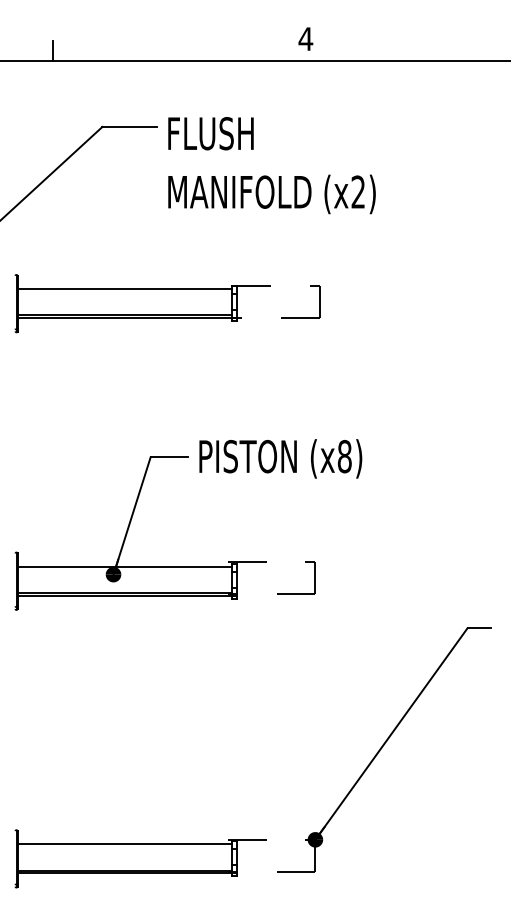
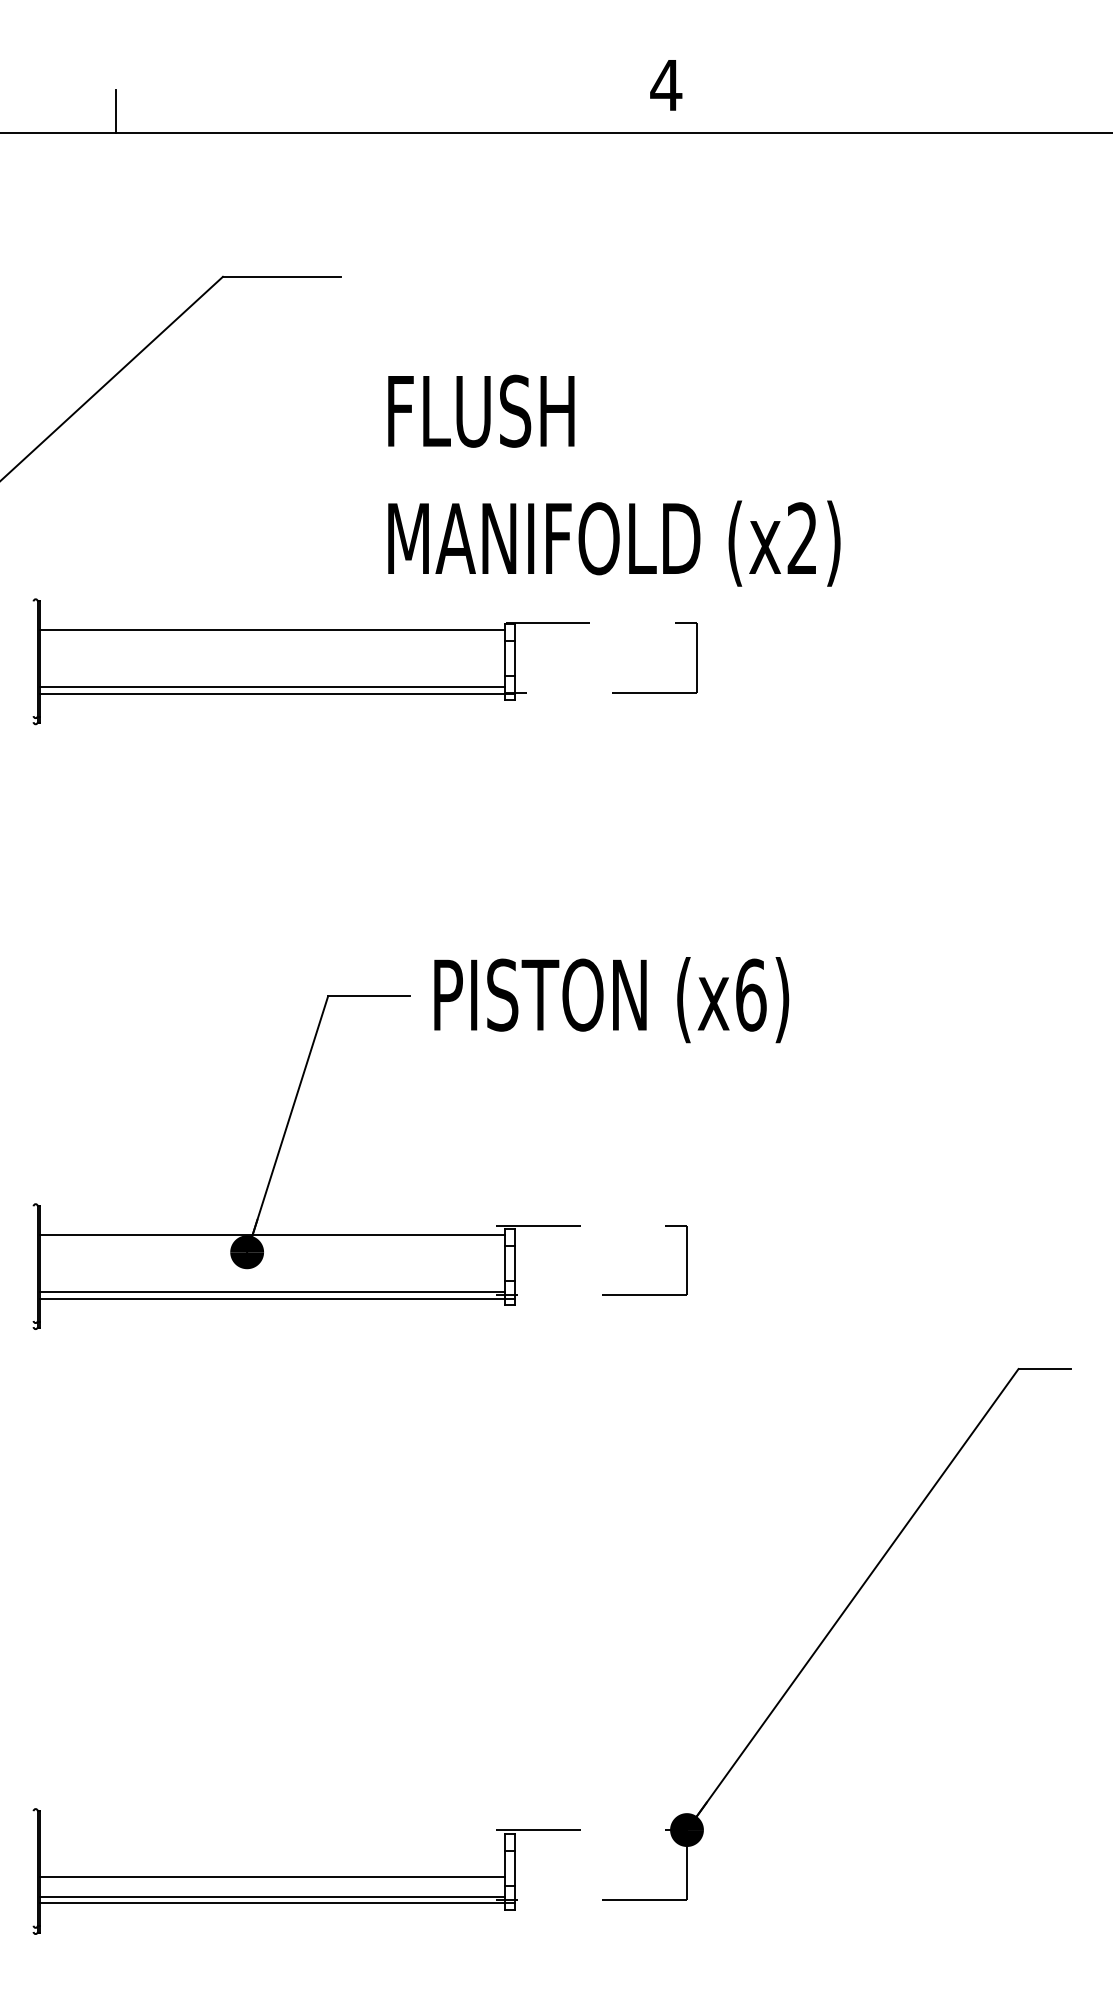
text: (271, 165) -> (613, 480), moved
text: (344, 456) -> (750, 994), (x8) -> (x6)
line: (125, 844) -> (273, 1877), moved

